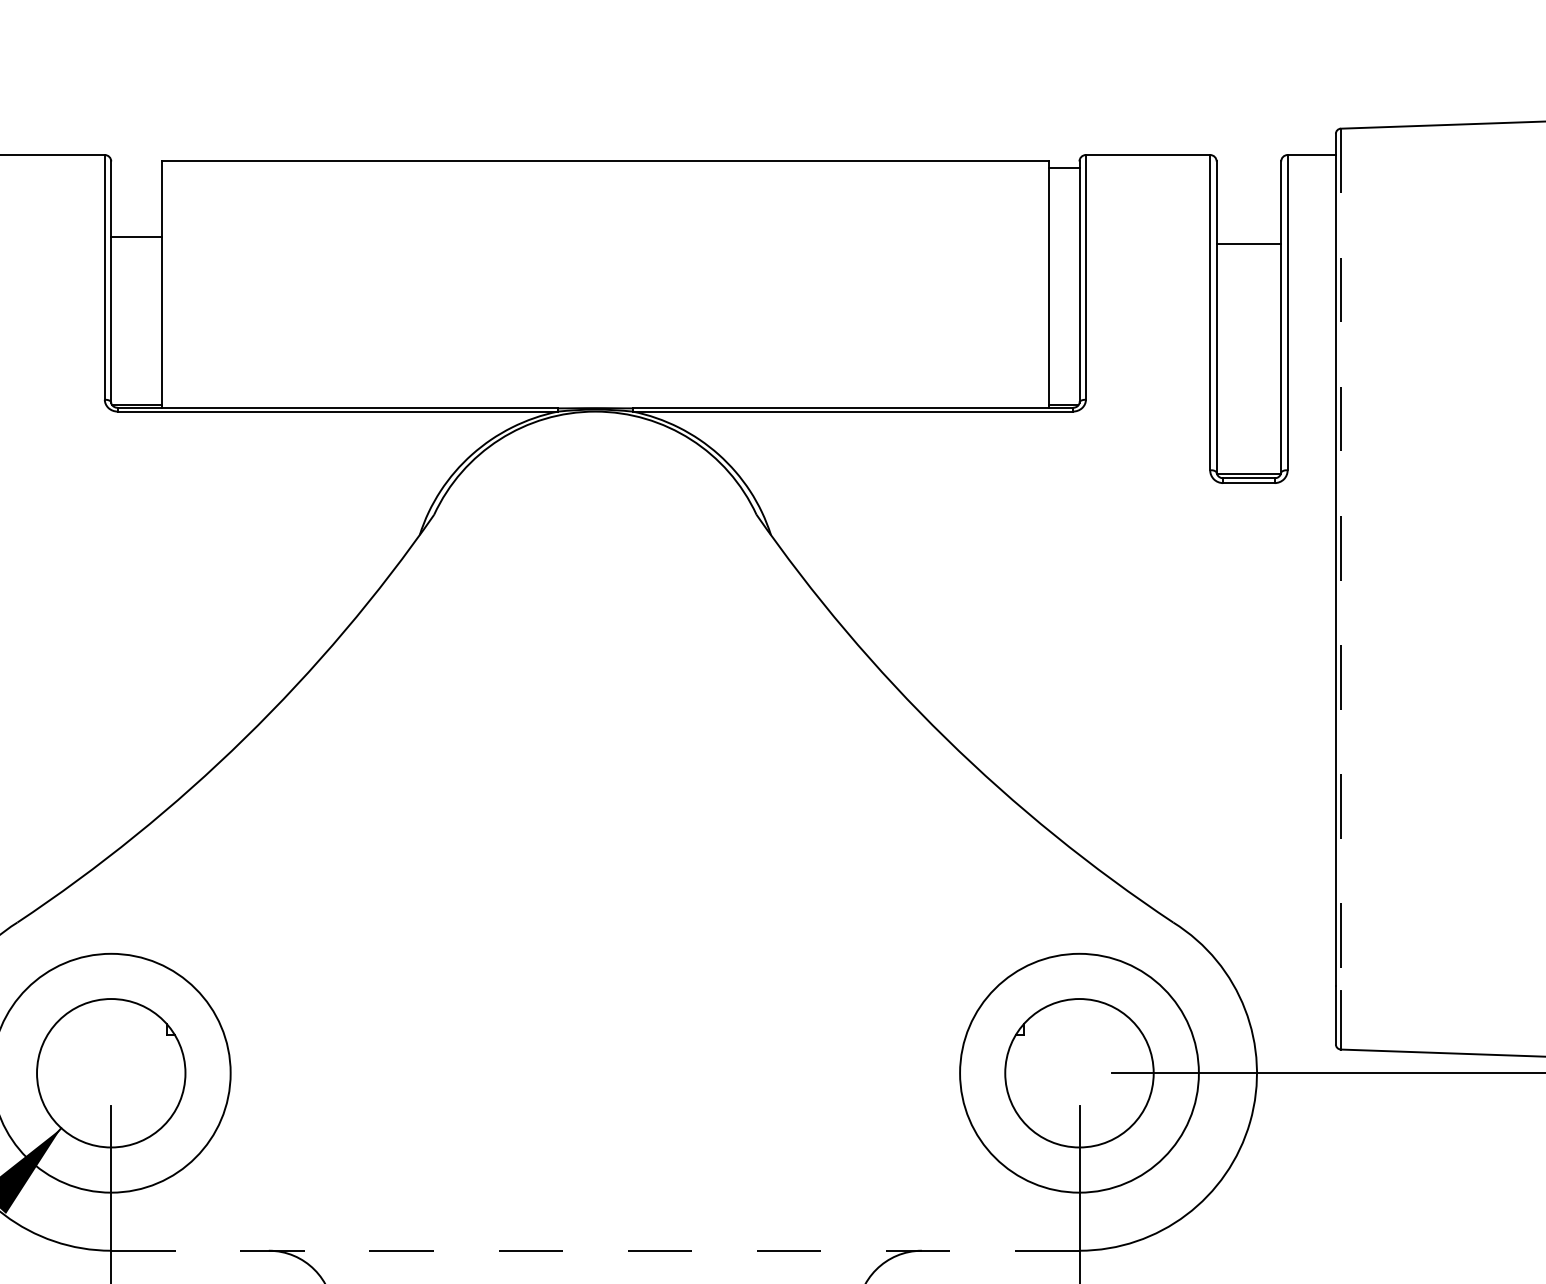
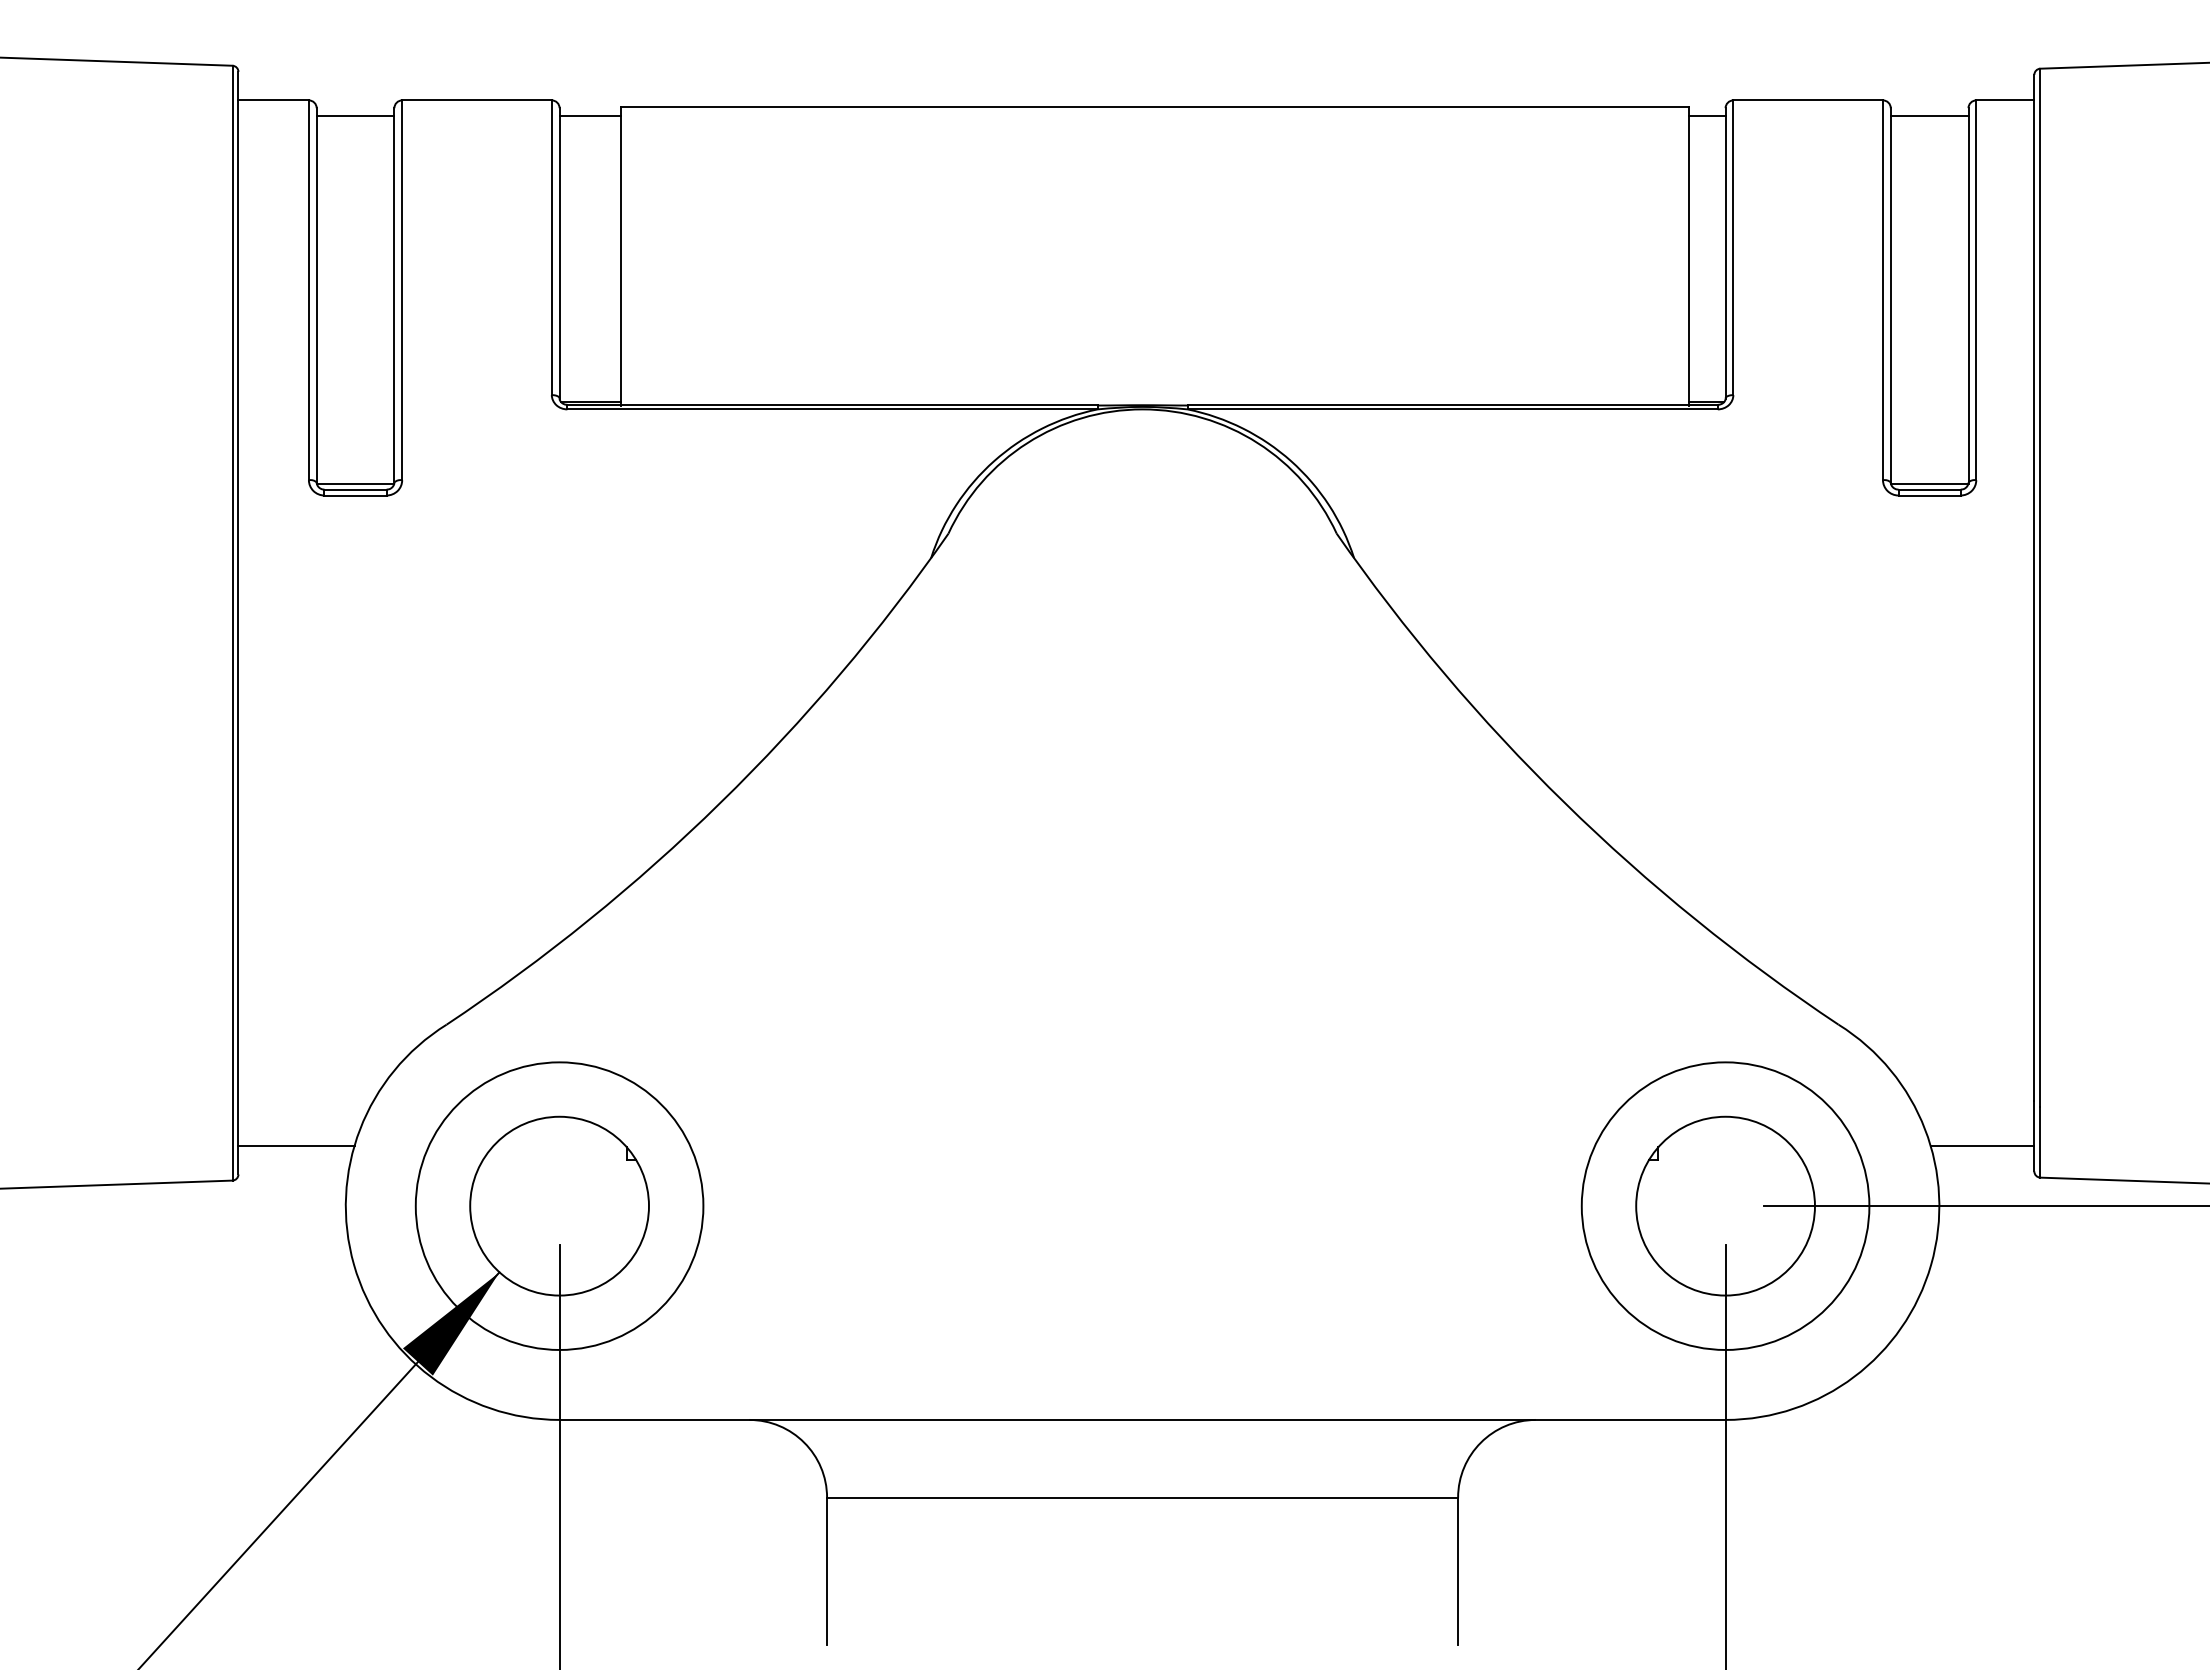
line: (136, 236) -> (589, 115), moved
line: (1248, 243) -> (1929, 115), moved
line: (1340, 560) -> (2040, 588), dashed -> solid
line: (1292, 1022) -> (1982, 1145), added
line: (595, 1250) -> (1142, 1419), dashed -> solid

